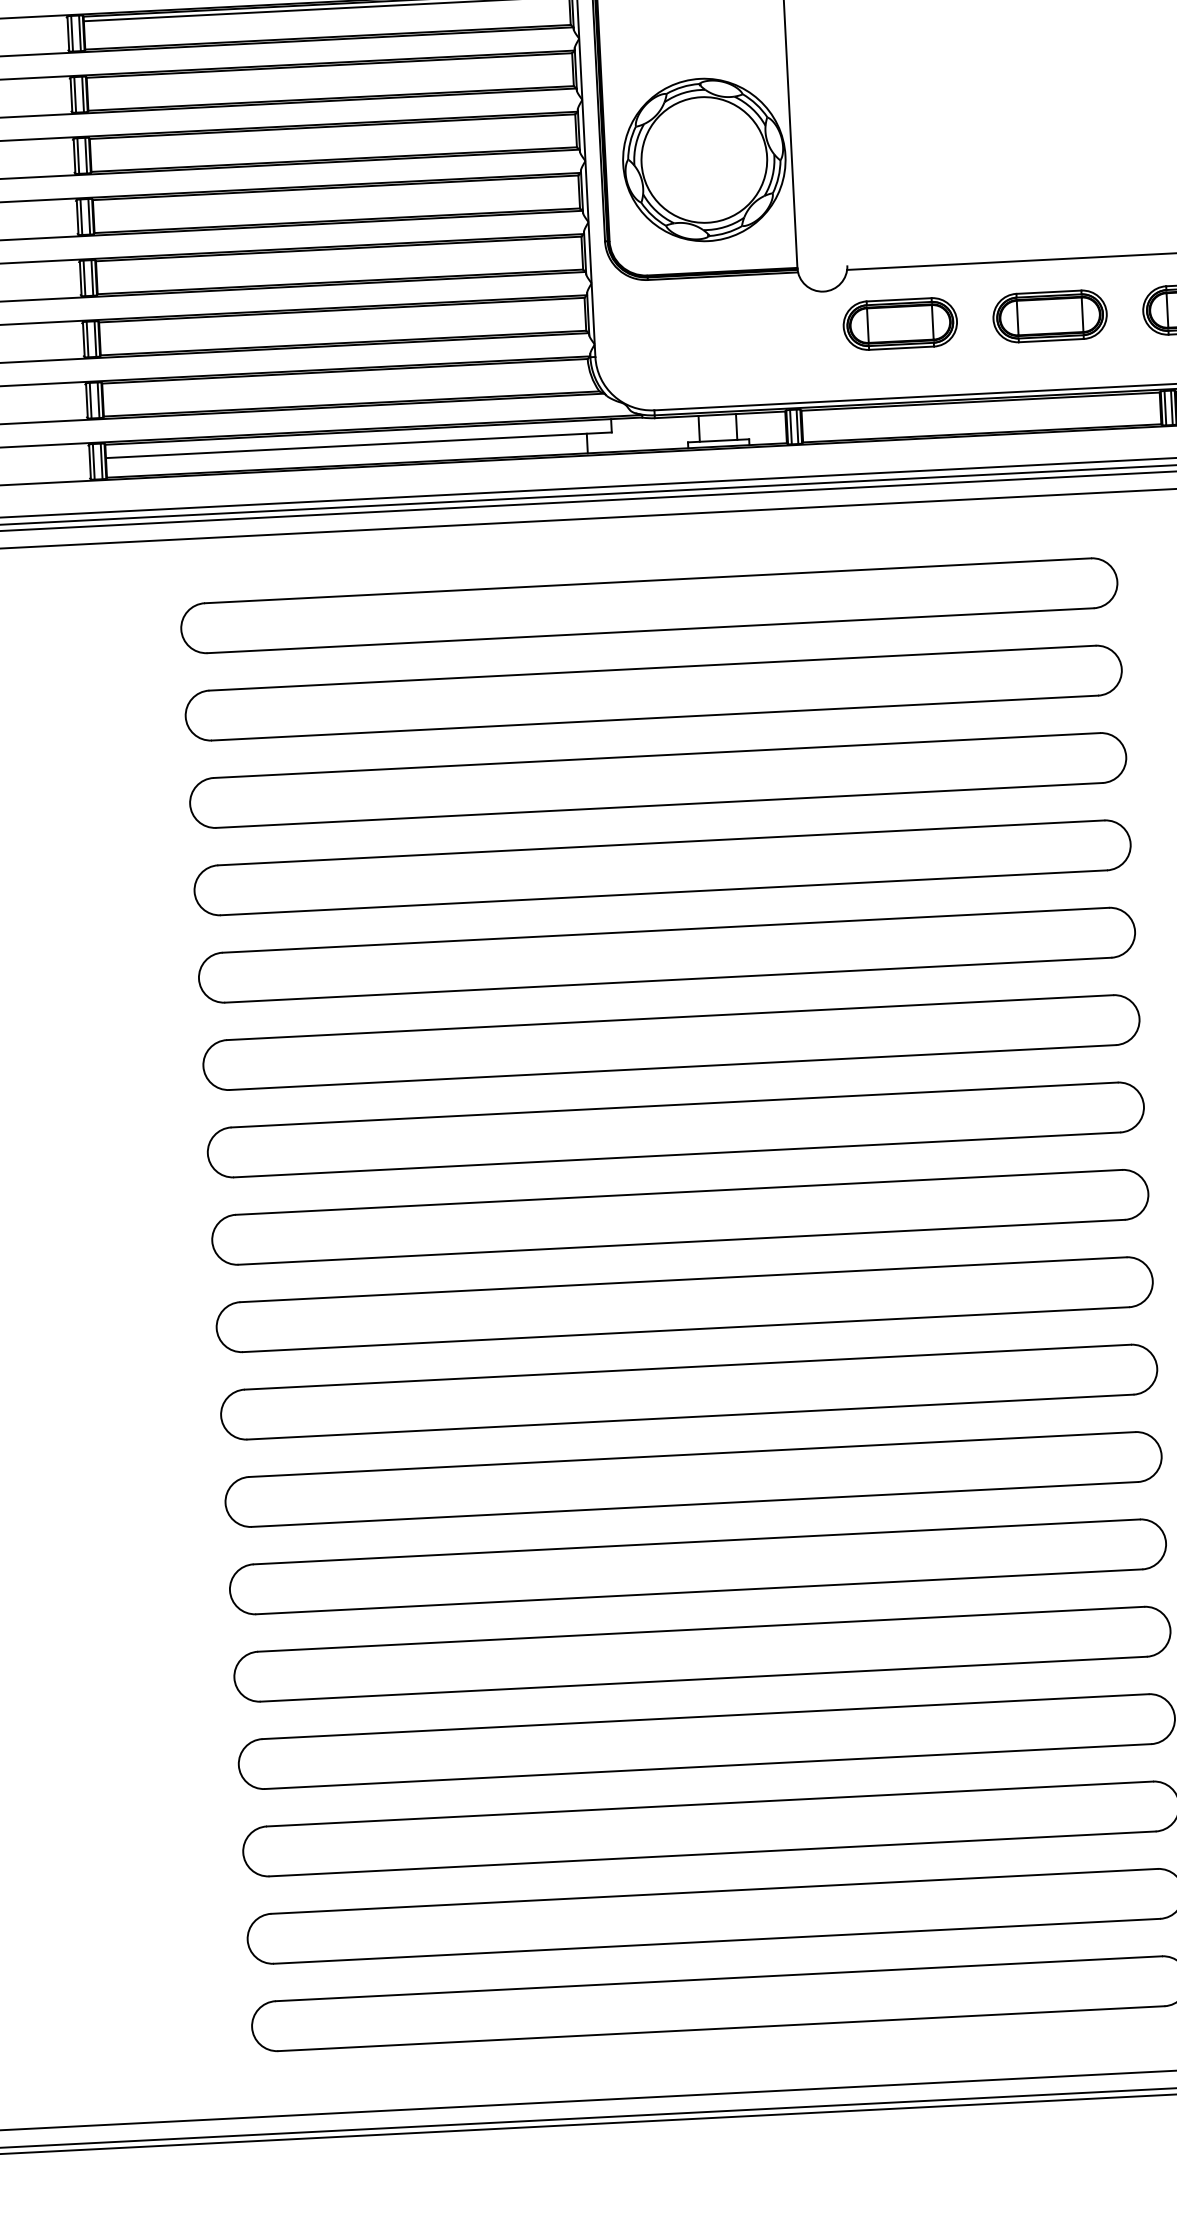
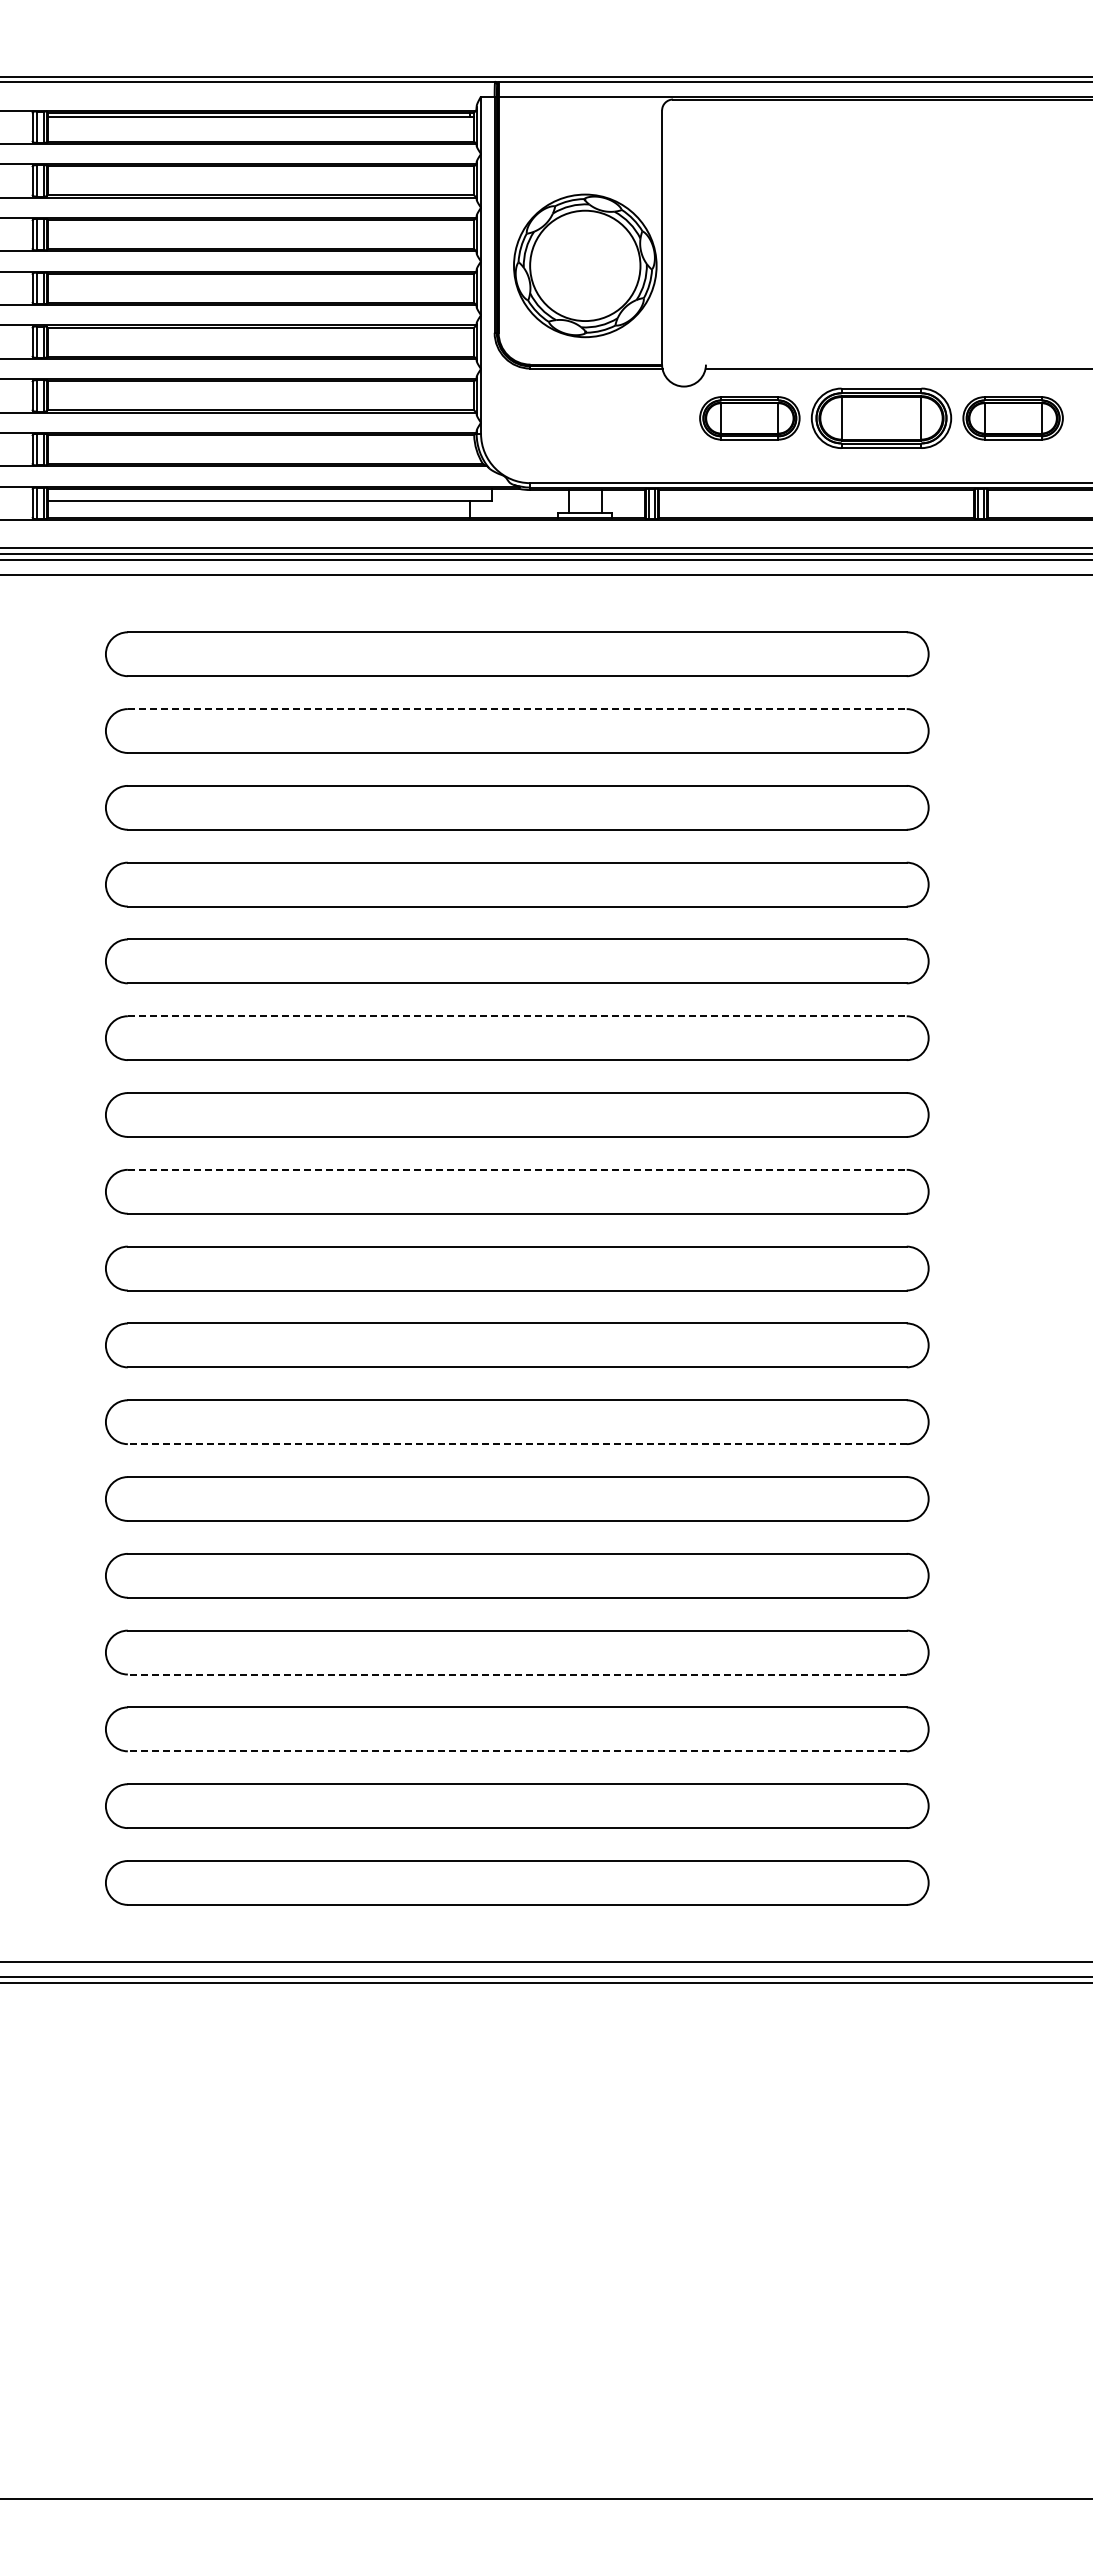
part: (1050, 316) -> (881, 418), size x1.4
line: (652, 668) -> (517, 709), solid -> dashed
line: (670, 1017) -> (517, 1016), solid -> dashed
line: (679, 1191) -> (517, 1169), solid -> dashed
line: (693, 1504) -> (516, 1444), solid -> dashed
line: (707, 1766) -> (516, 1674), solid -> dashed
line: (711, 1854) -> (516, 1751), solid -> dashed

